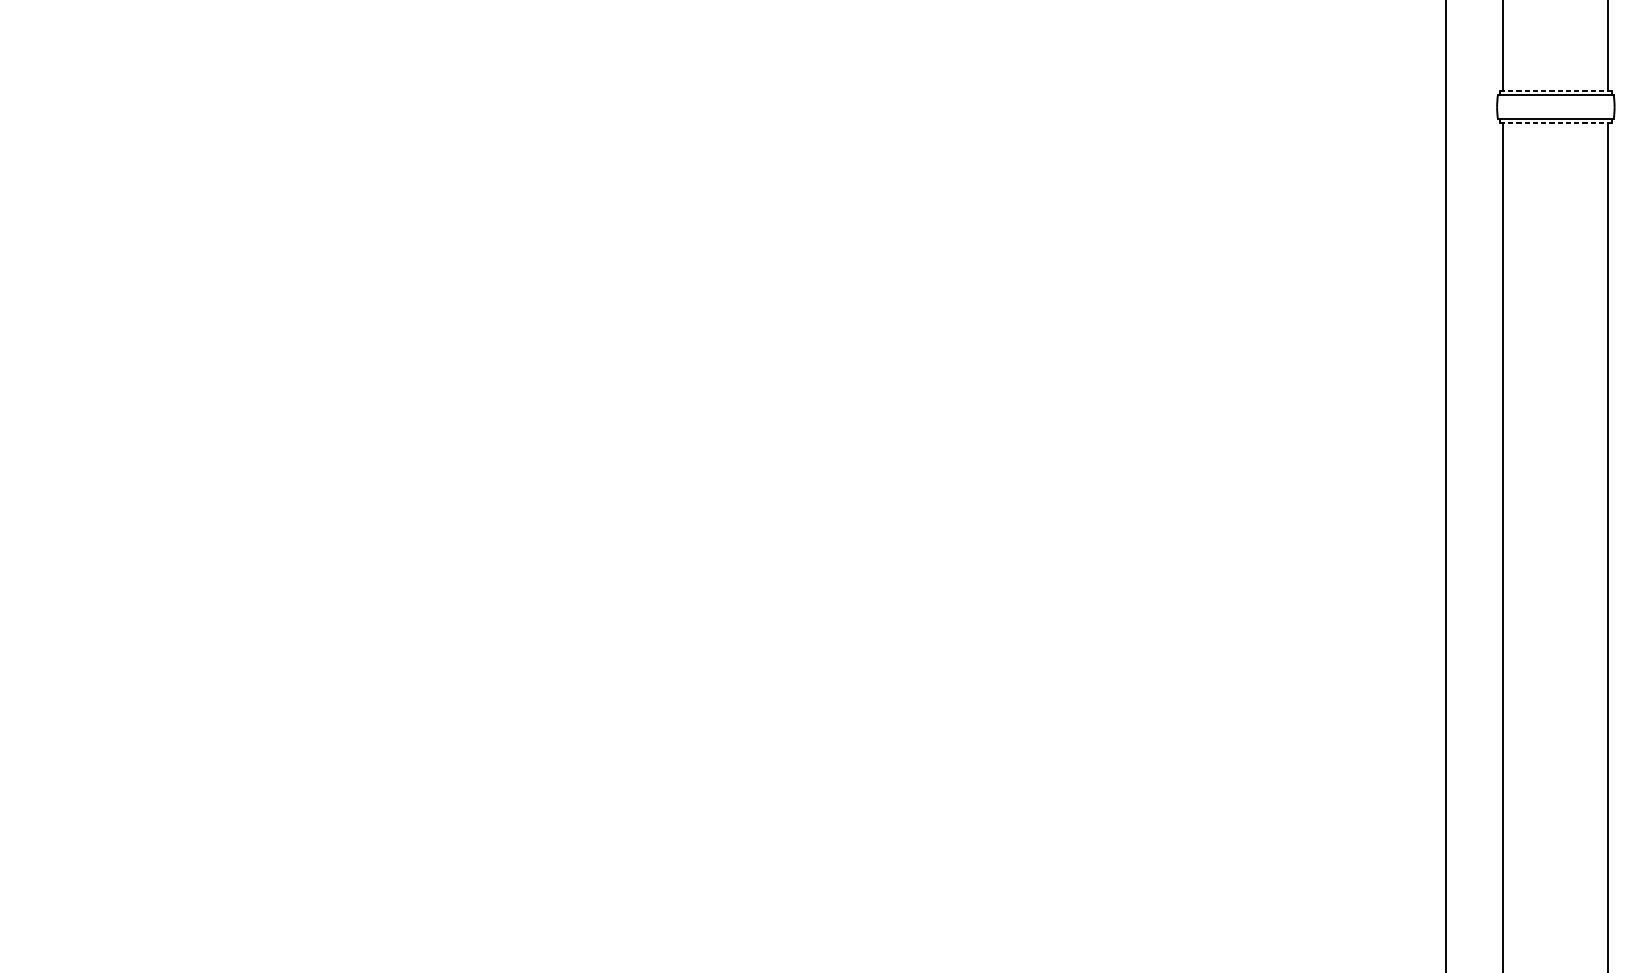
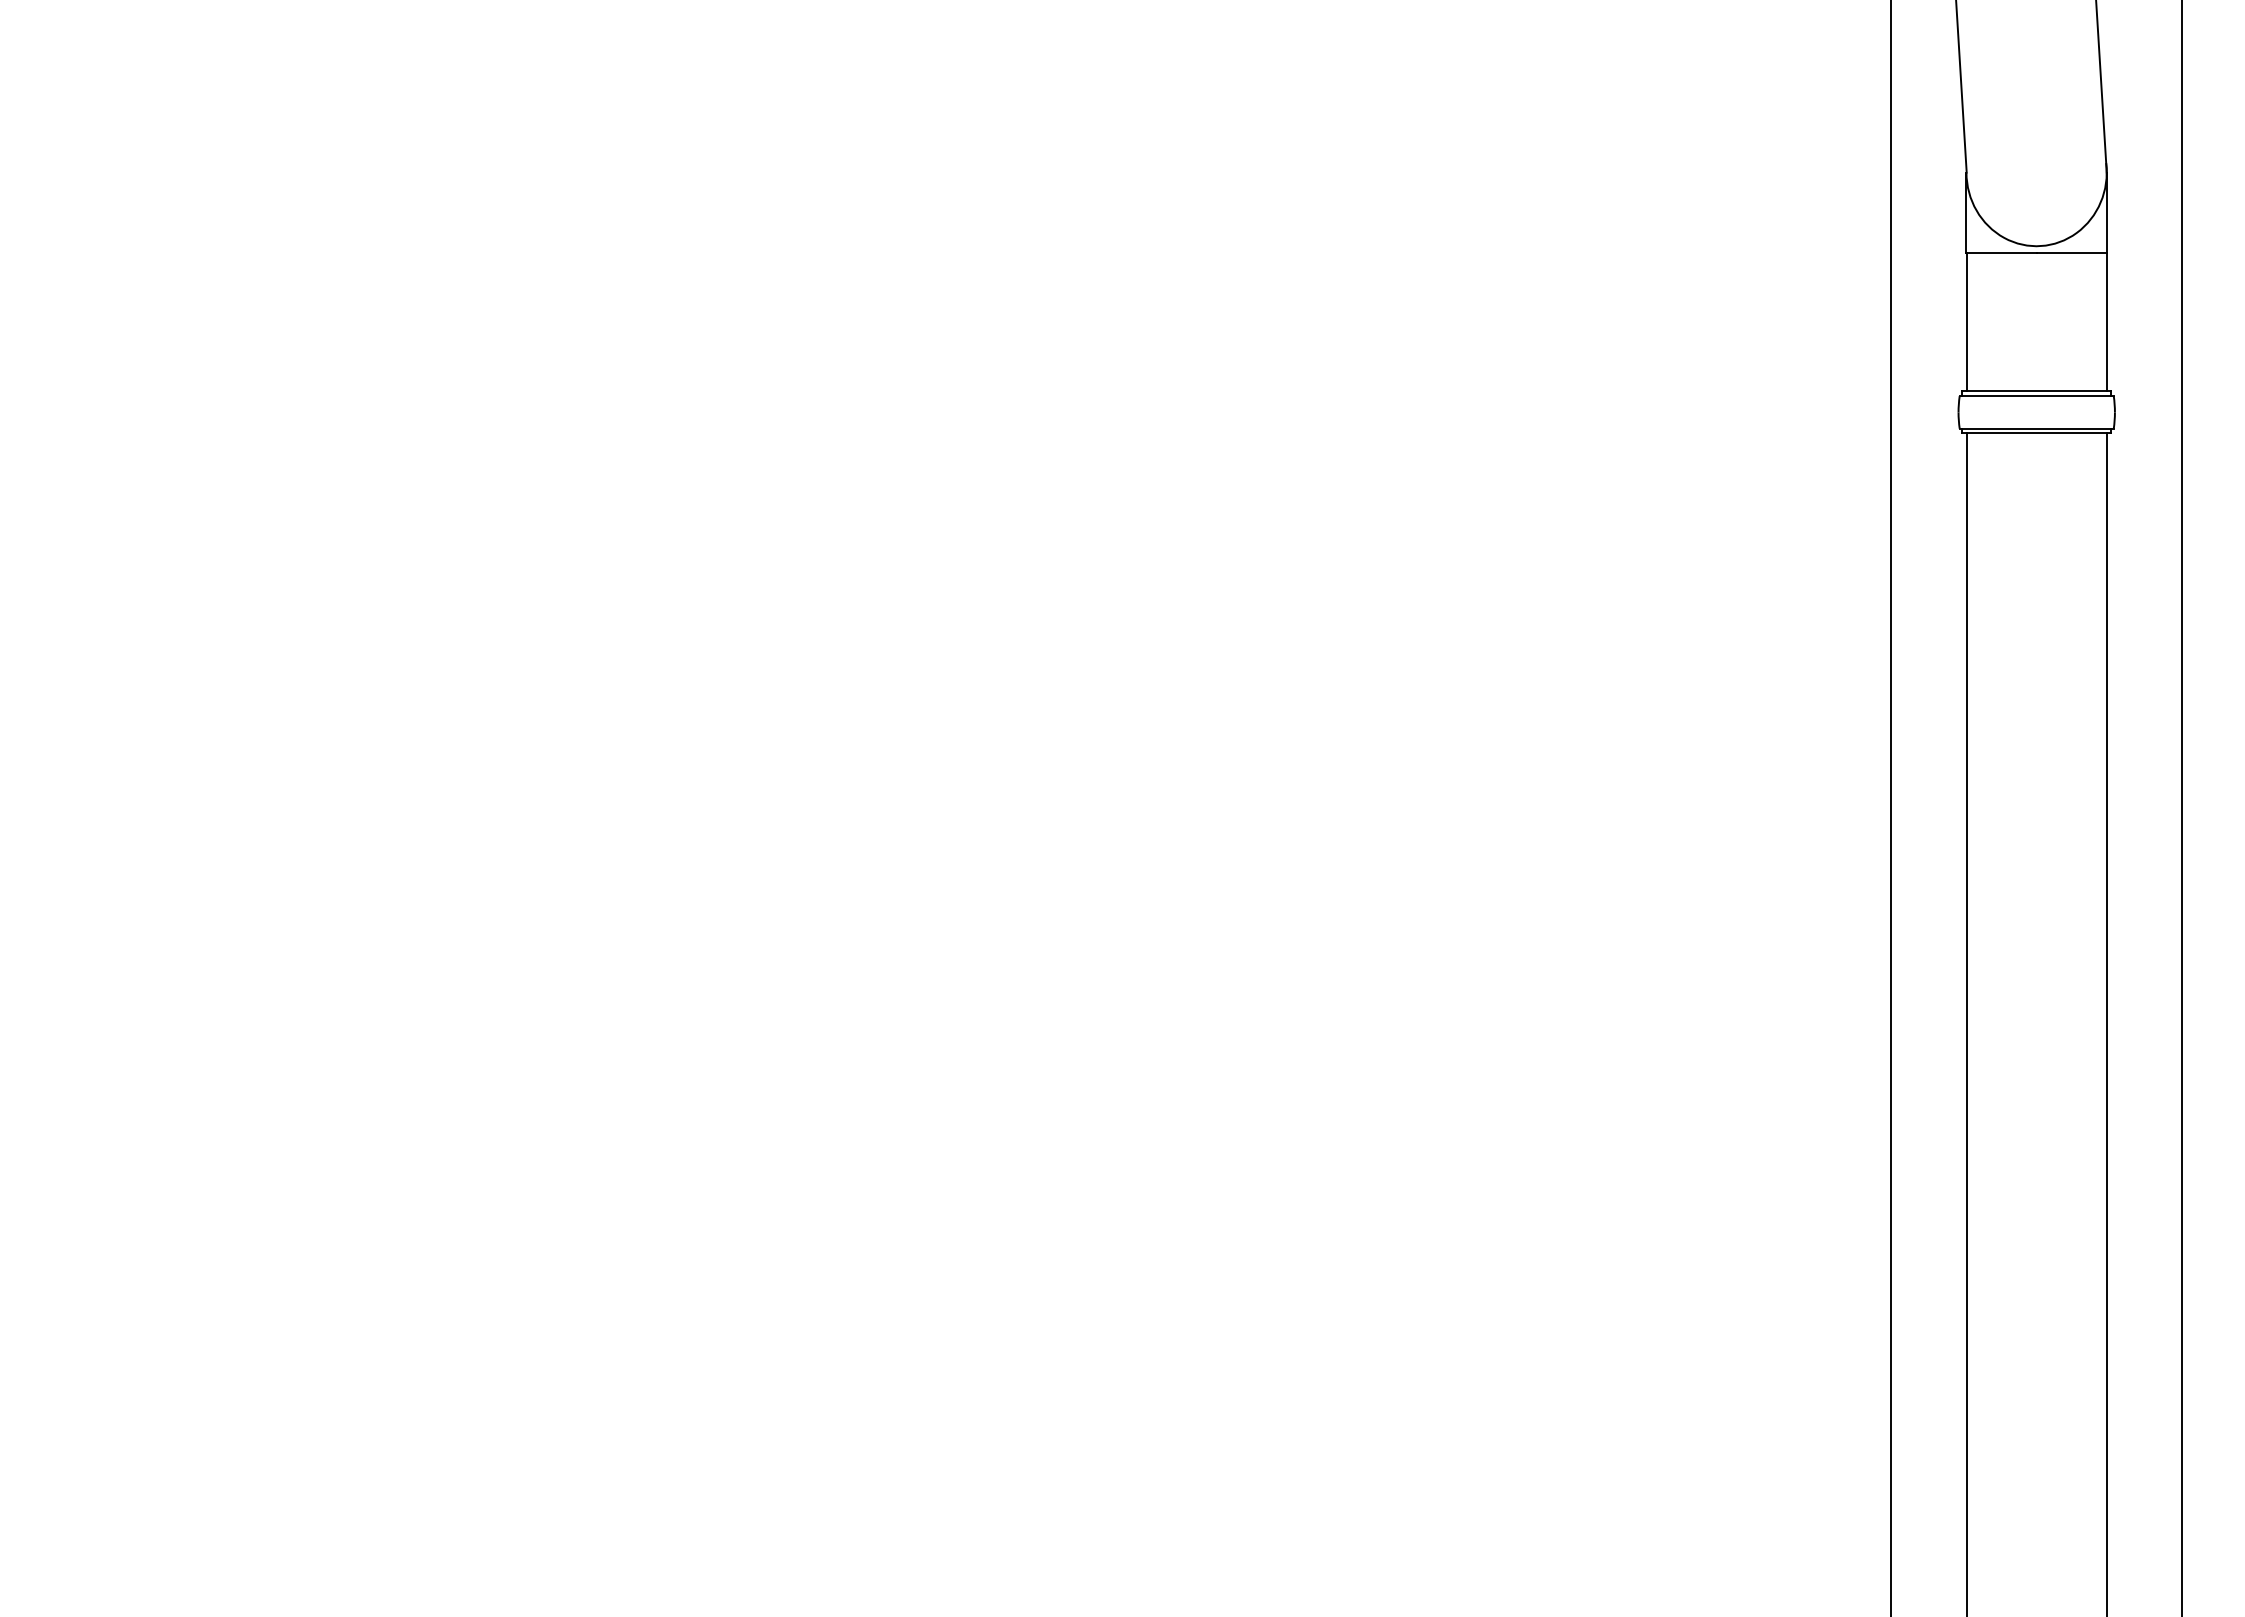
line: (1555, 91) -> (2036, 391), dashed -> solid
line: (1555, 123) -> (2036, 433), dashed -> solid

